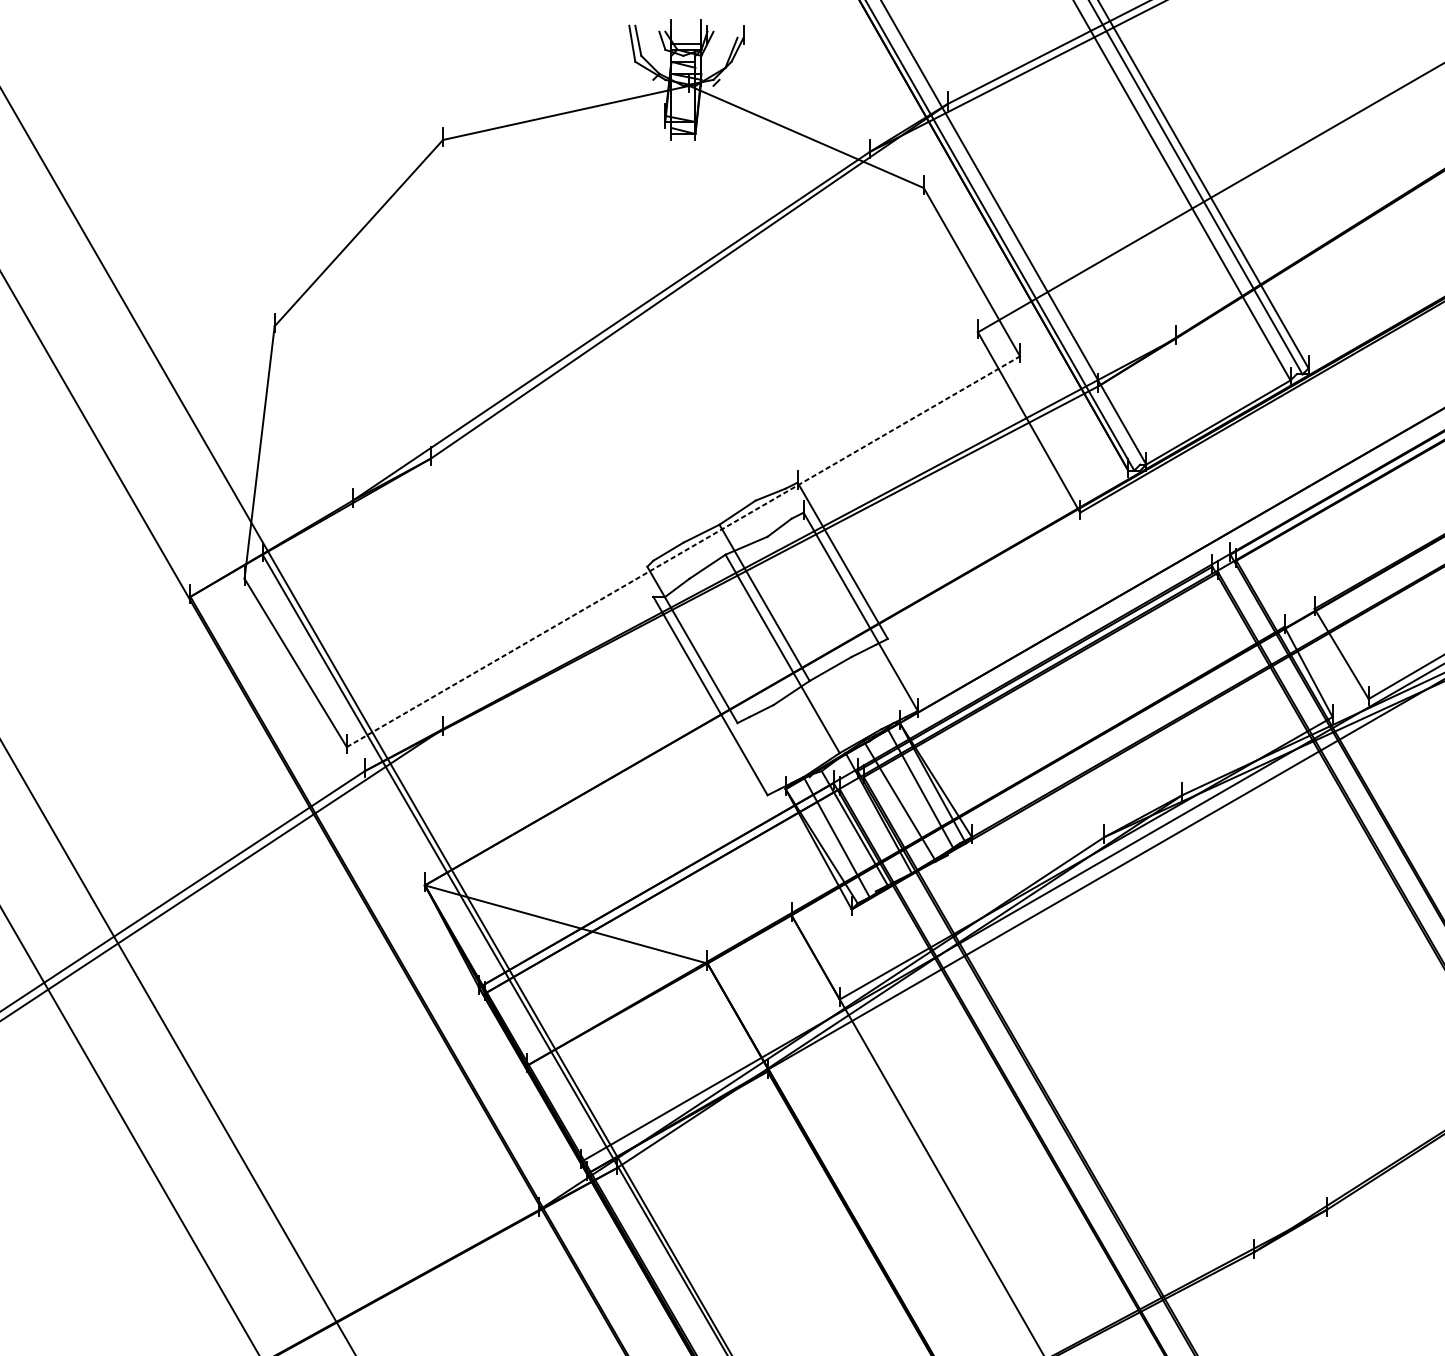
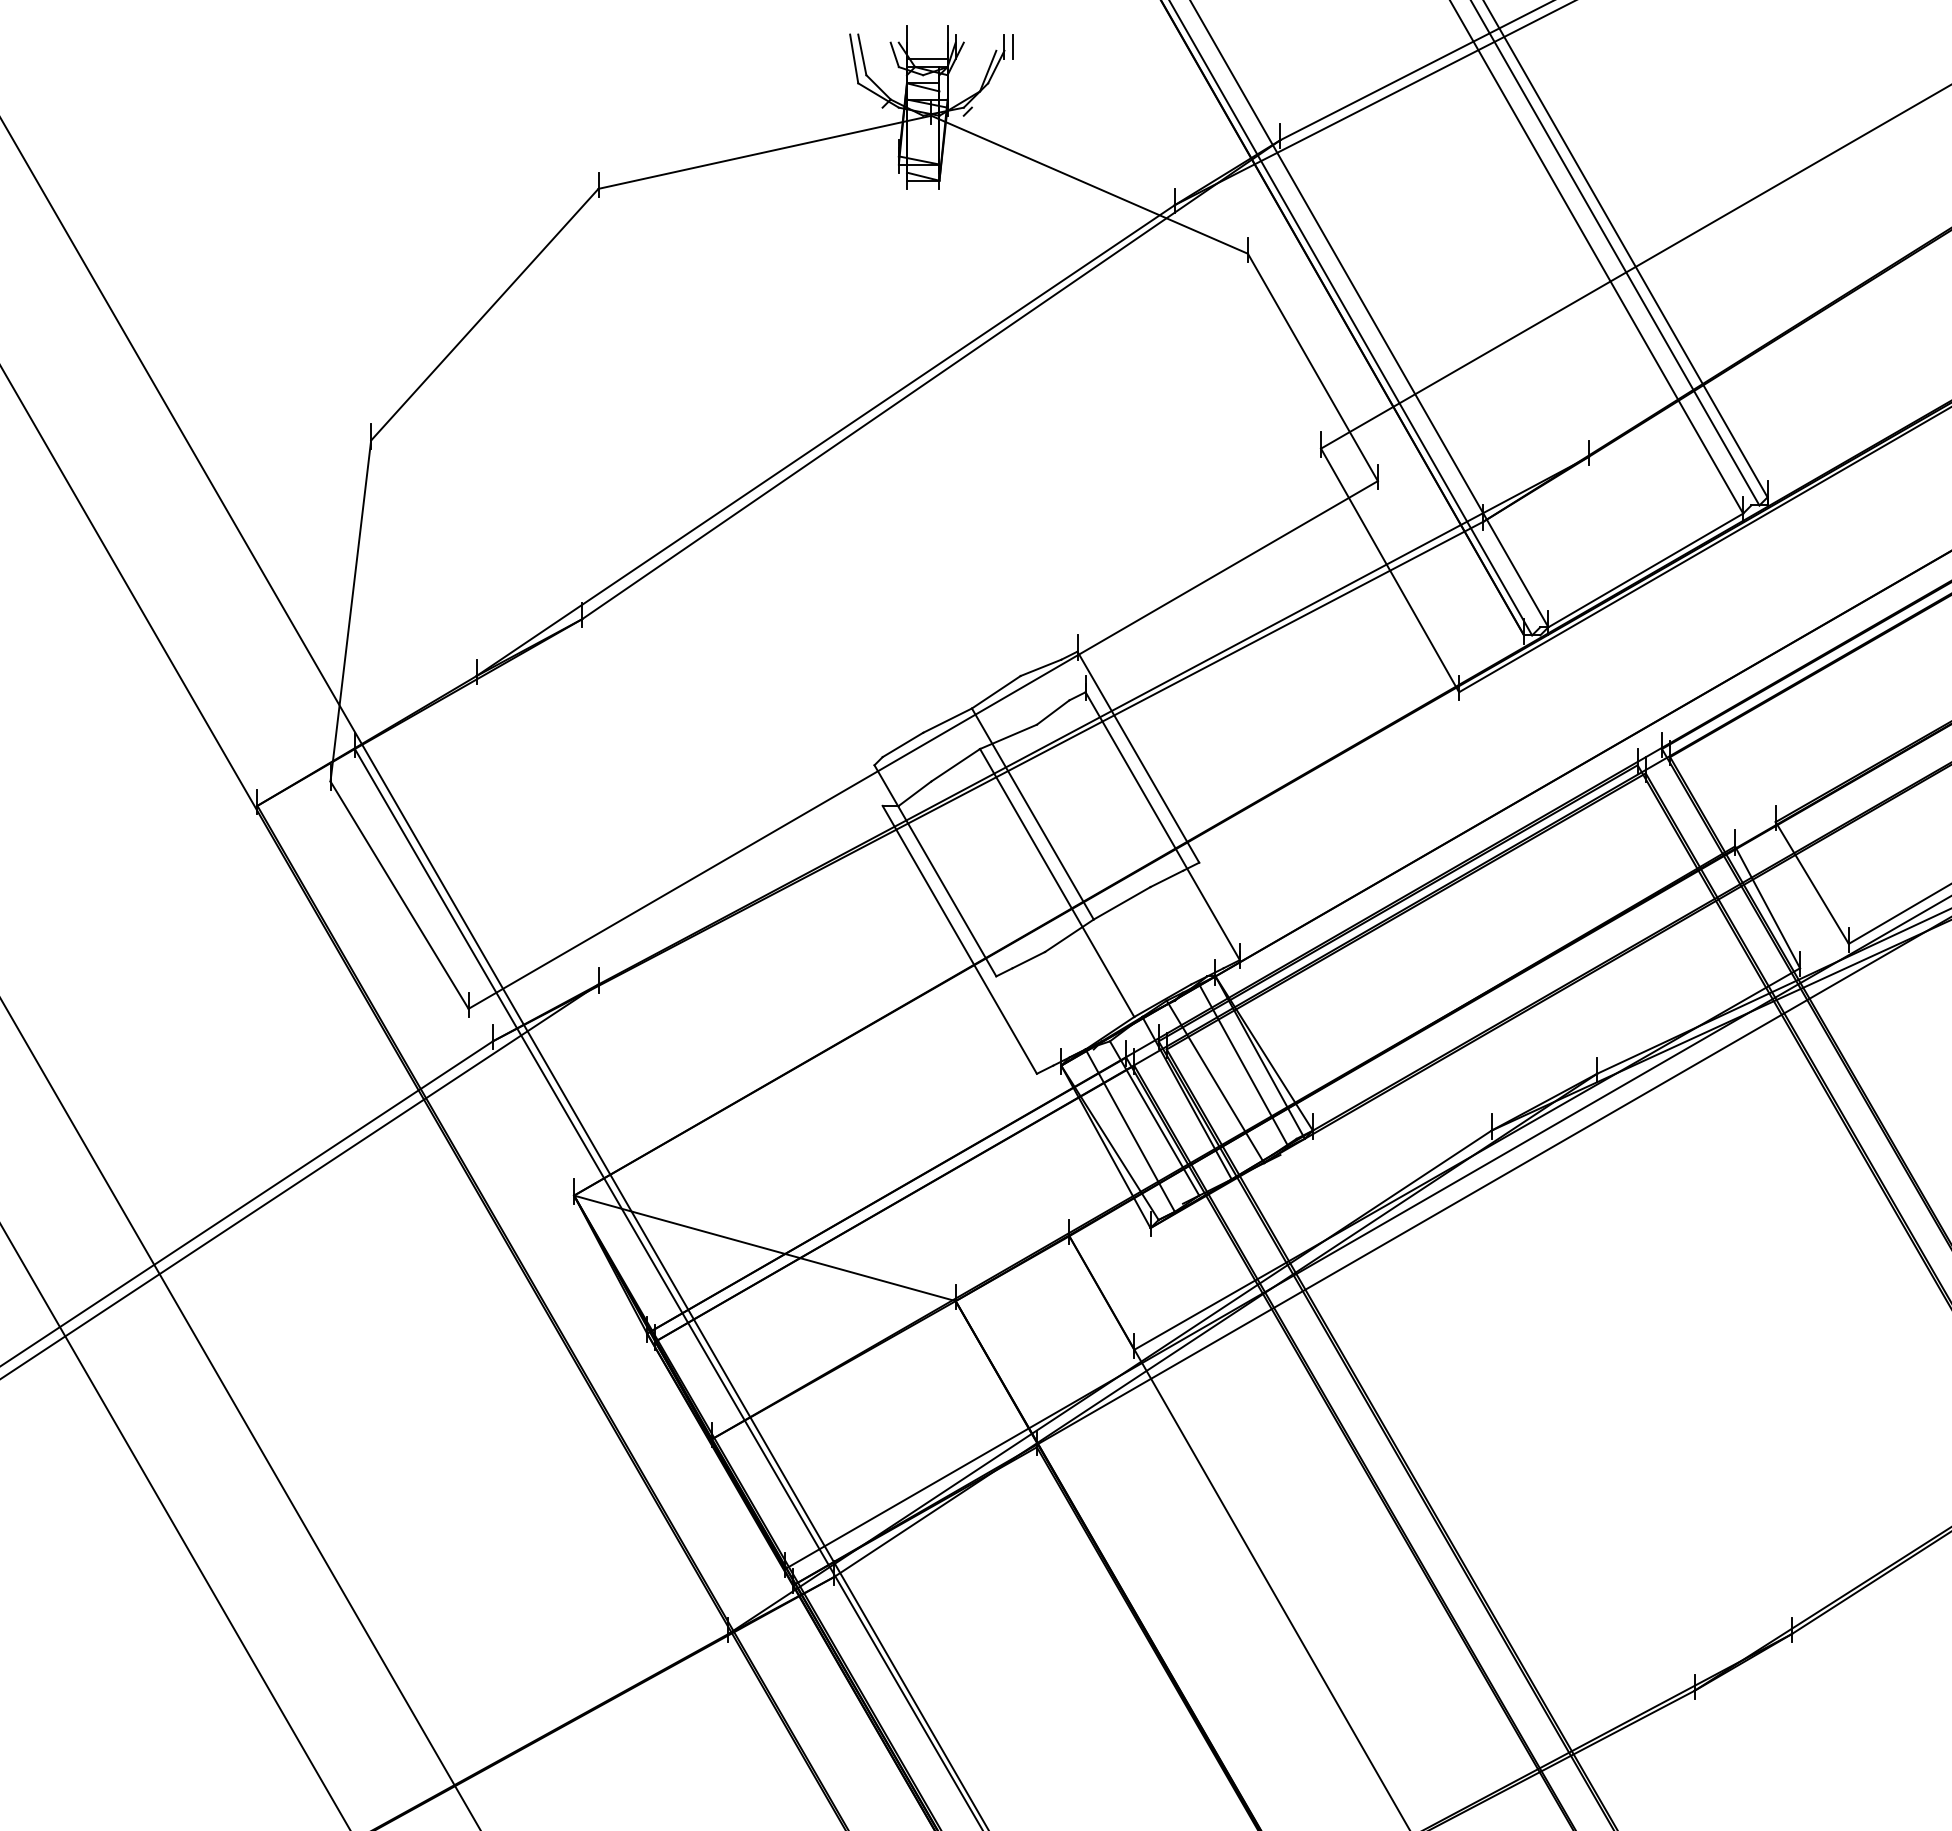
line: (749, 34) -> (1012, 46), added
line: (683, 552) -> (923, 745), dashed -> solid

